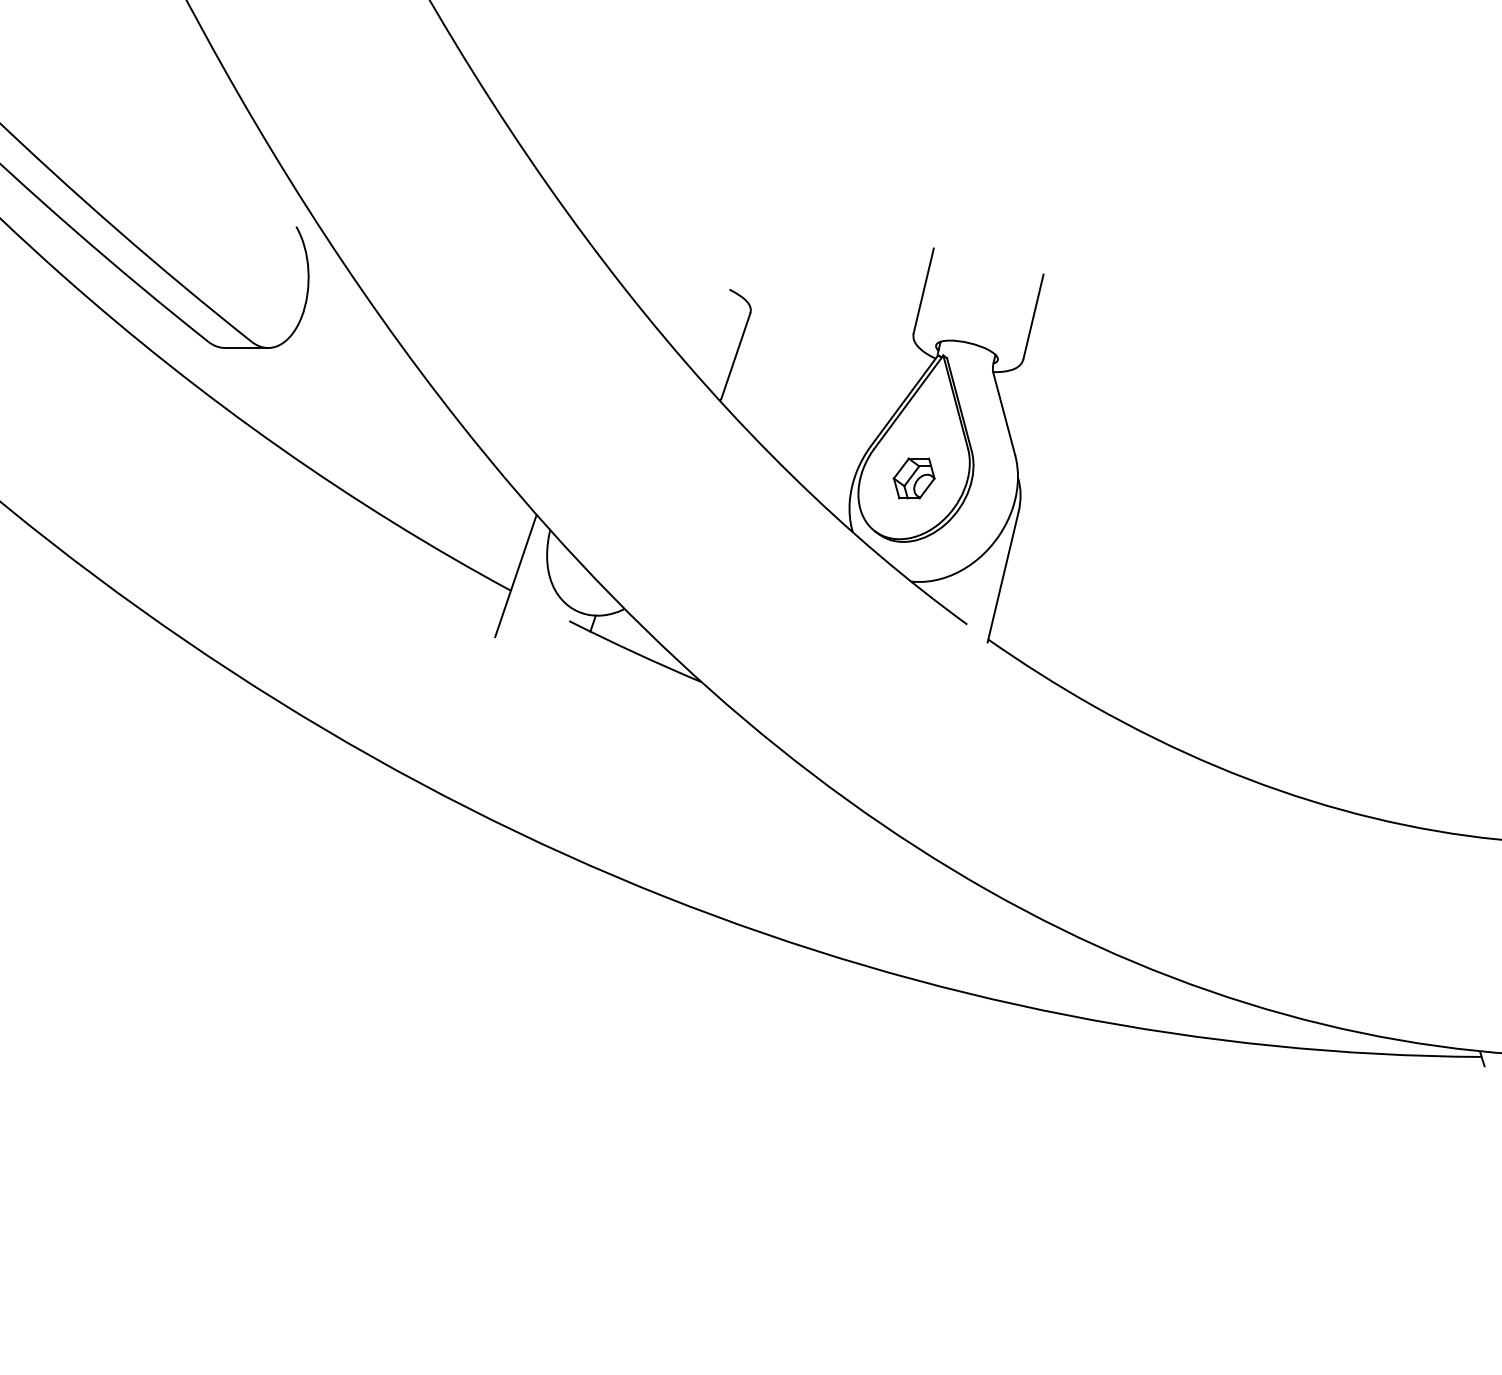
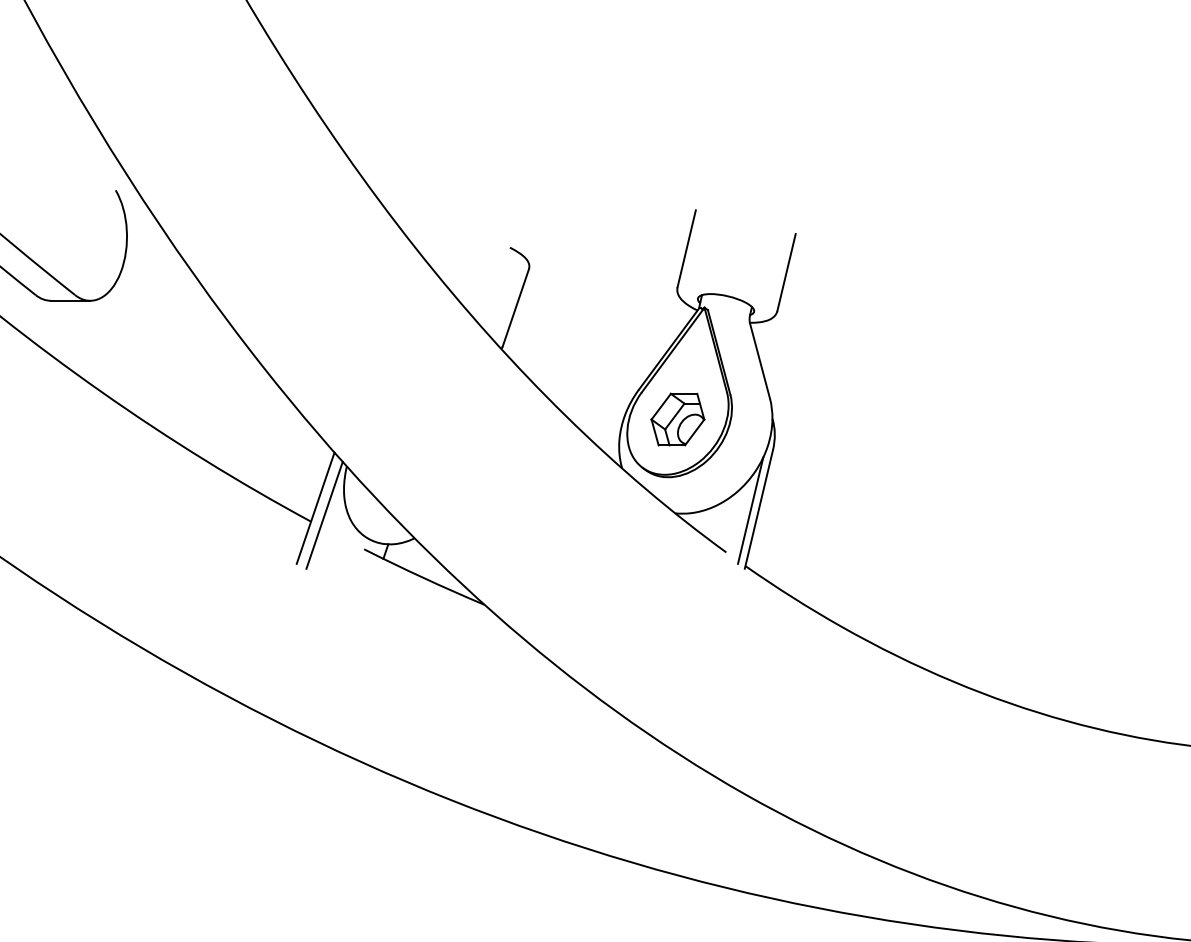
part: (914, 478) -> (678, 419), size x1.43
line: (993, 578) -> (750, 510), added
line: (525, 583) -> (324, 515), added

